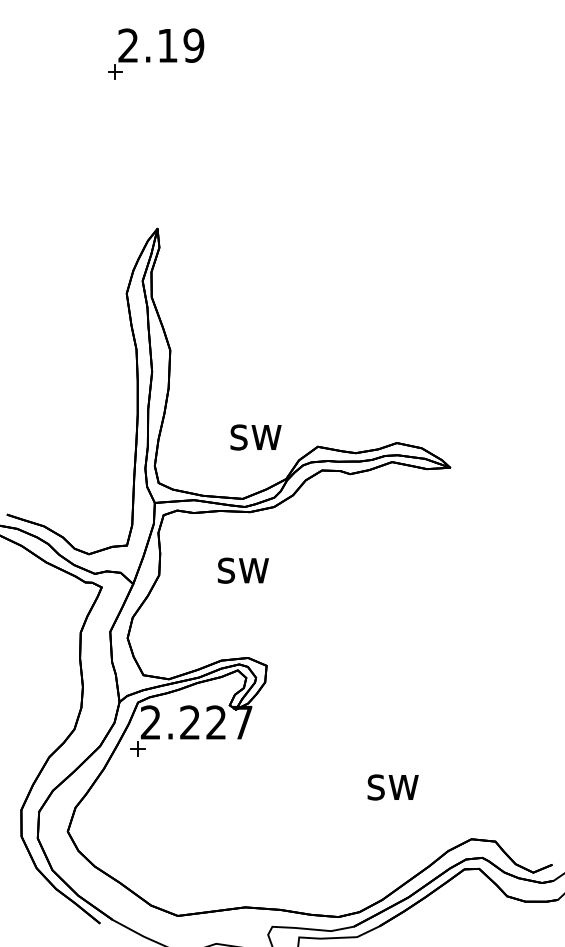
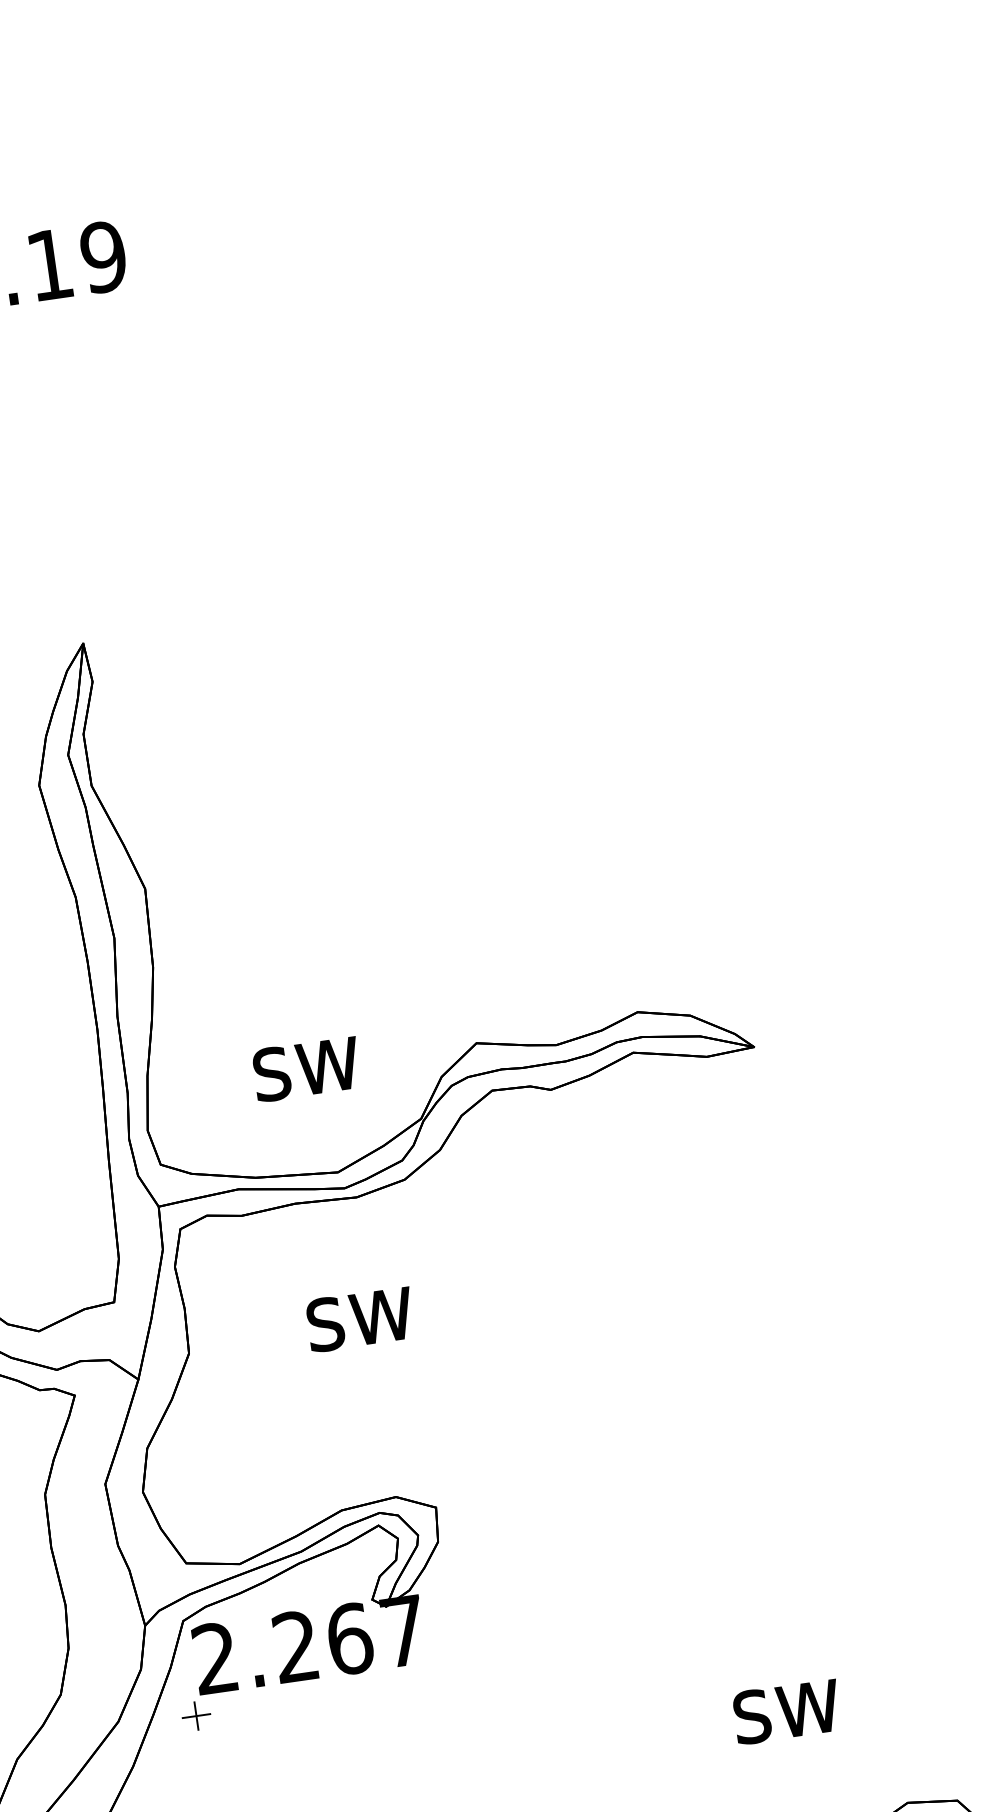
text: (255, 437) -> (305, 1069), moved
text: (216, 722) -> (350, 1638), 2.227 -> 2.267
text: (392, 787) -> (785, 1712), moved

